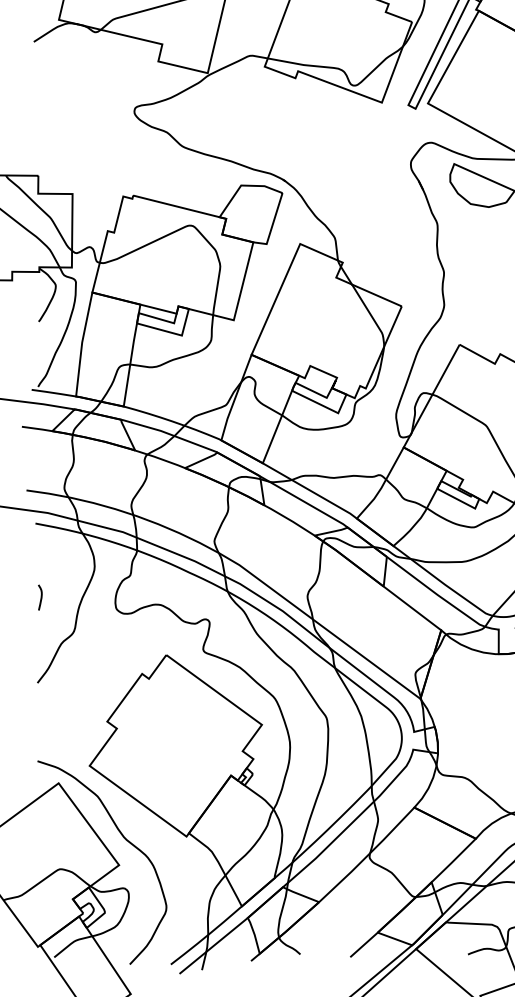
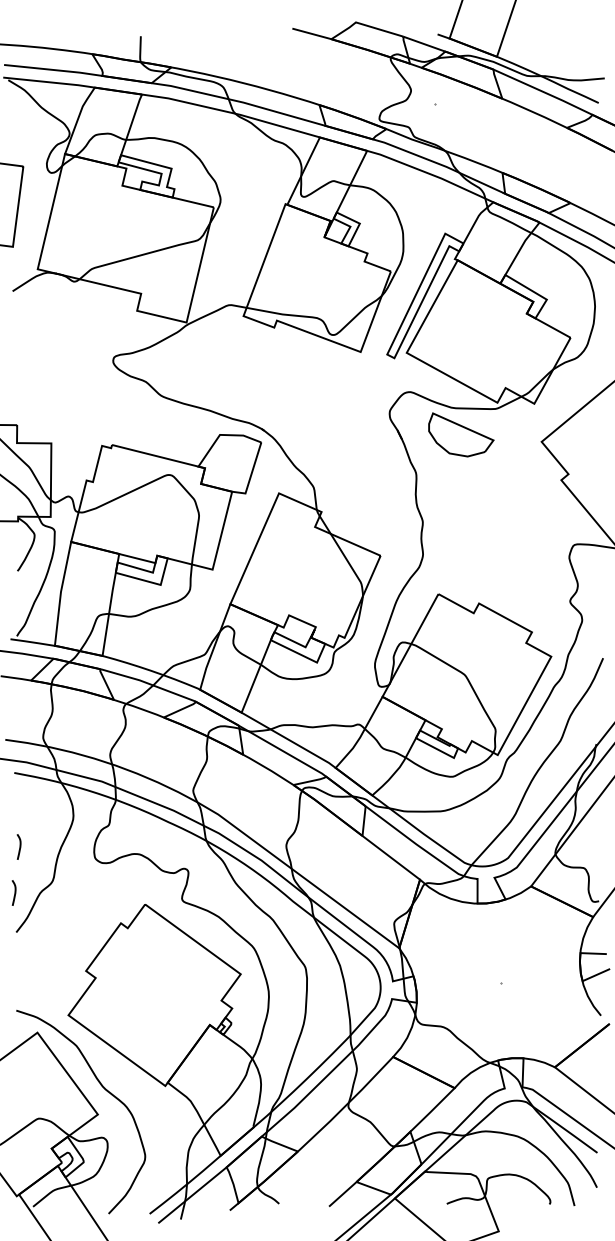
curve: (35, 643) -> (14, 892), added

